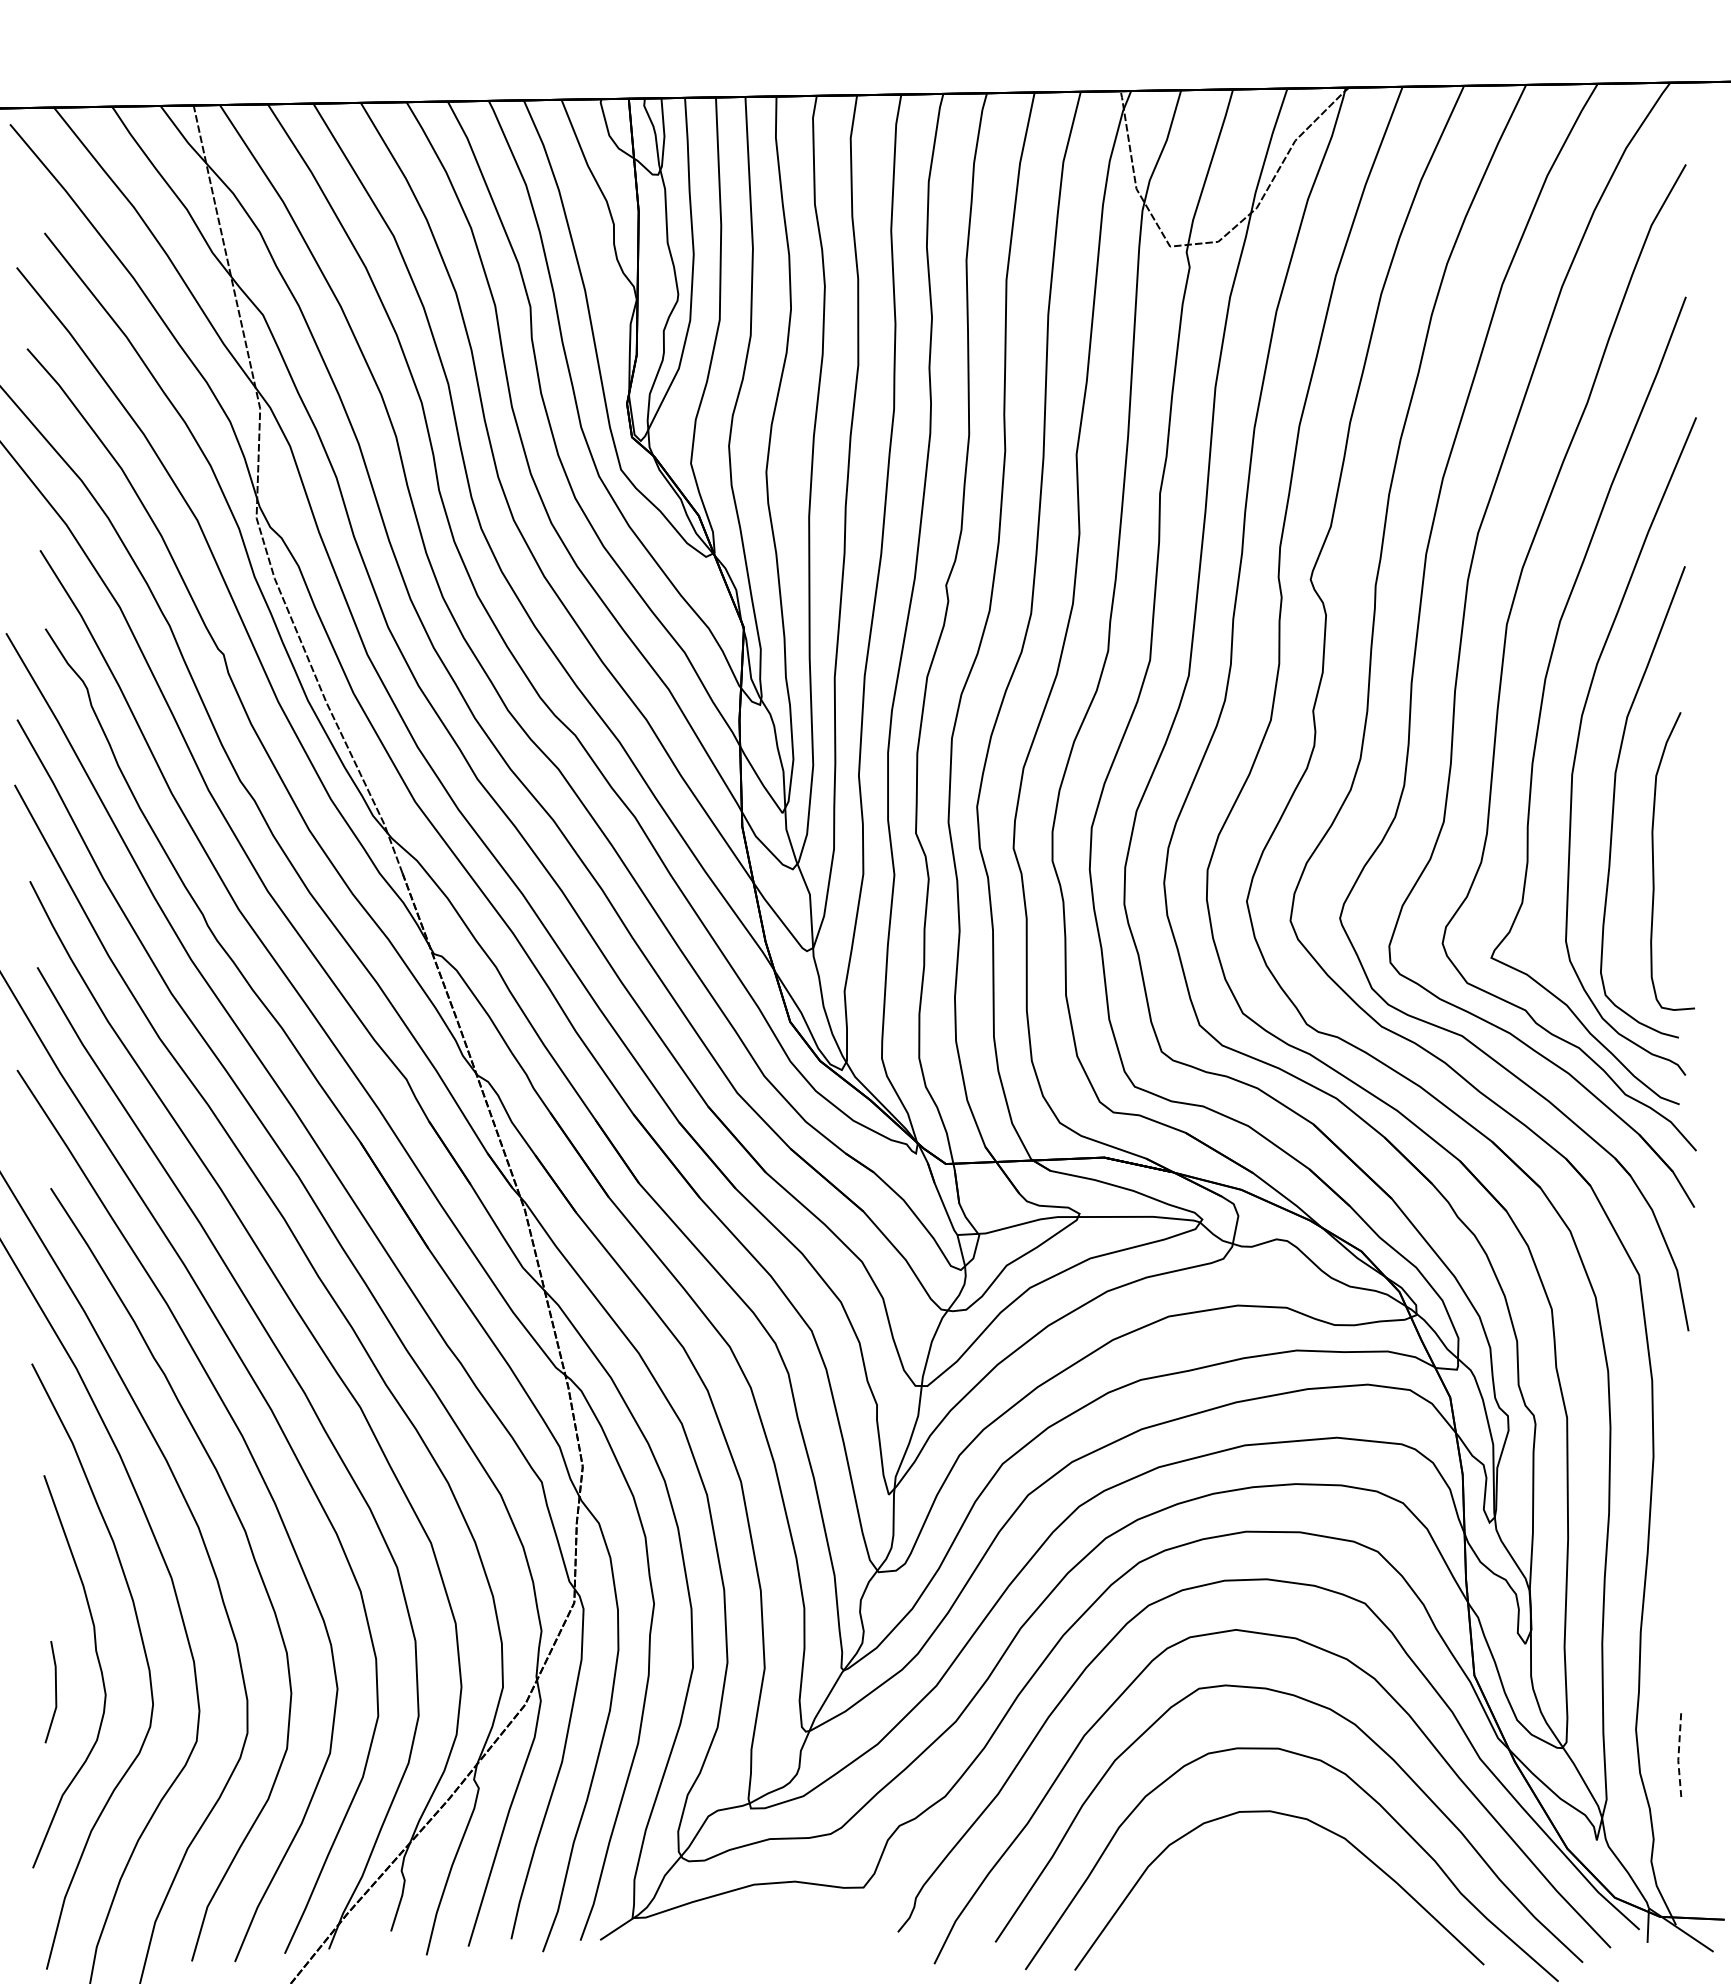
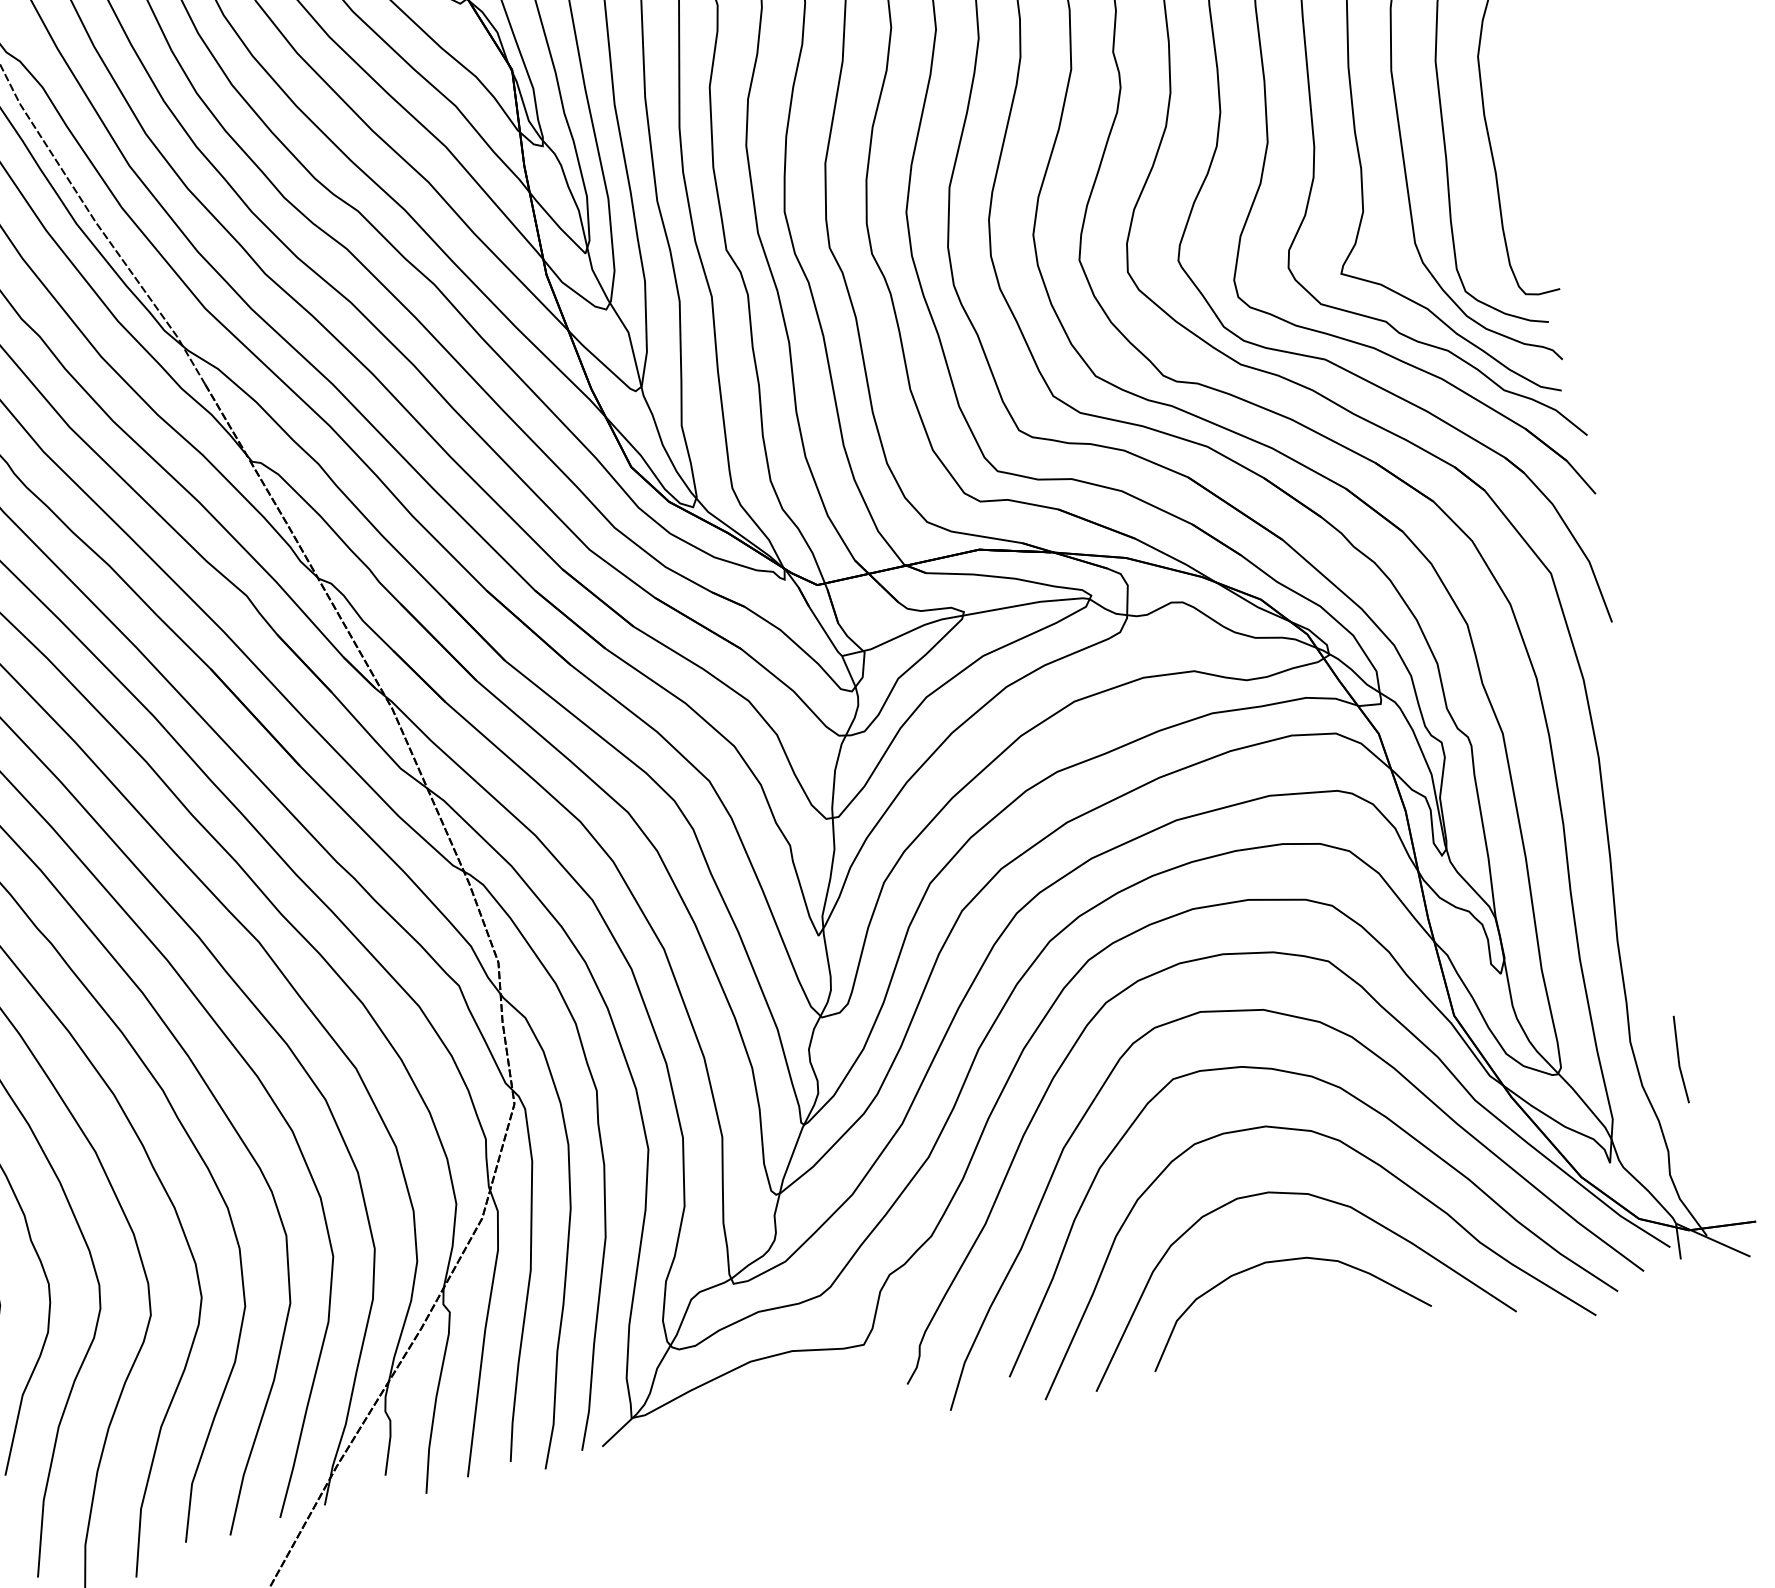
line: (1678, 1754) -> (1678, 1059), dashed -> solid
curve: (1269, 1878) -> (1280, 1261), added

